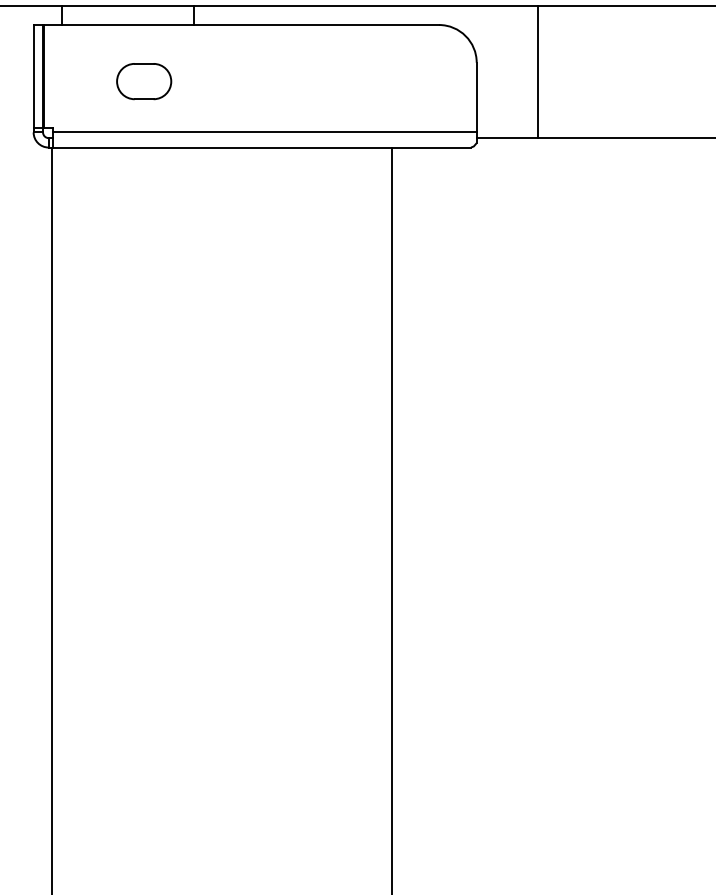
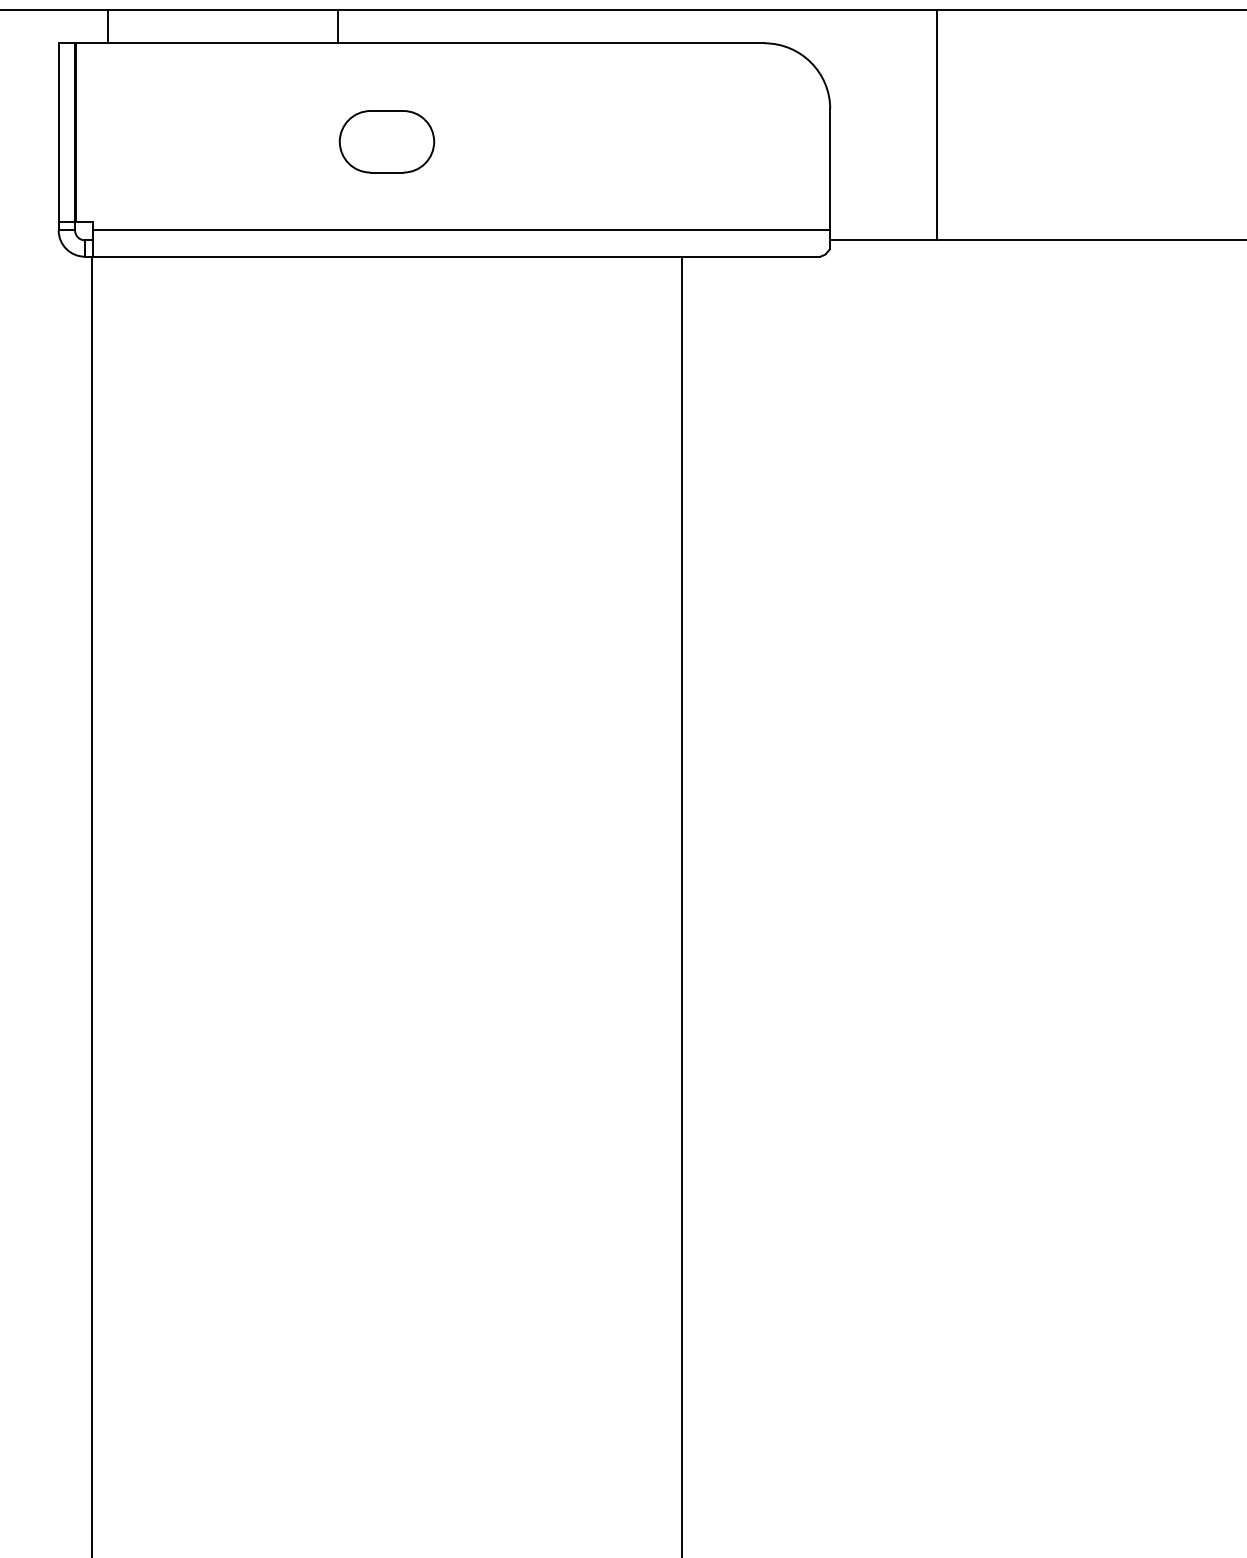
part: (144, 81) -> (387, 141), moved

